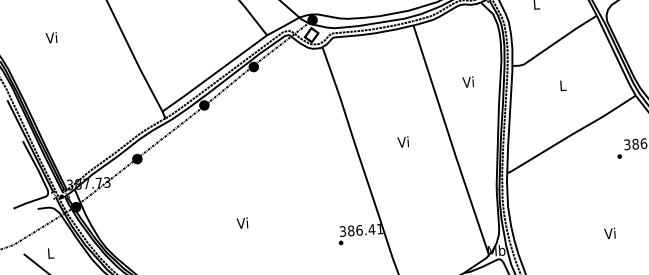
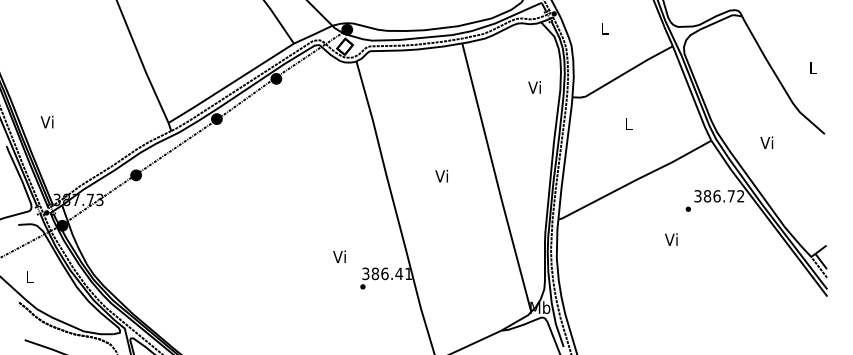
text: (50, 37) -> (46, 121), moved
text: (468, 82) -> (534, 87), moved
text: (242, 222) -> (339, 256), moved
text: (610, 233) -> (671, 239), moved

